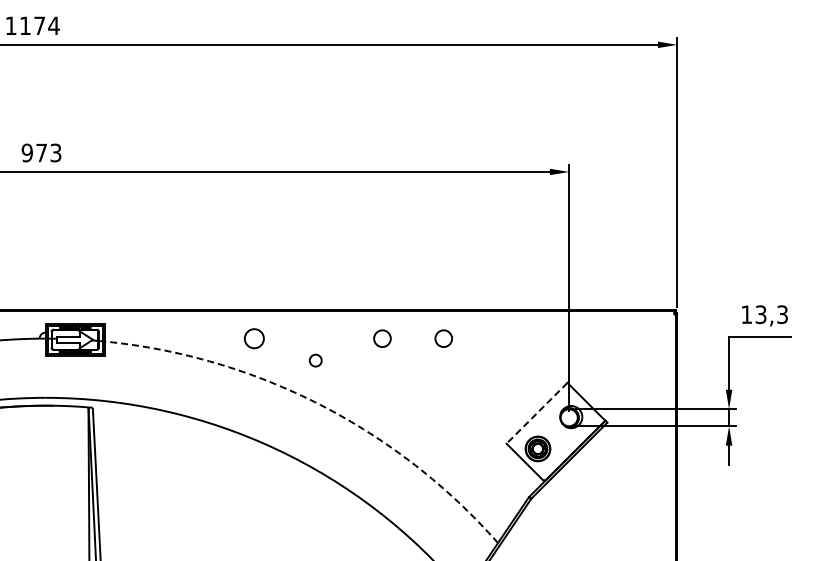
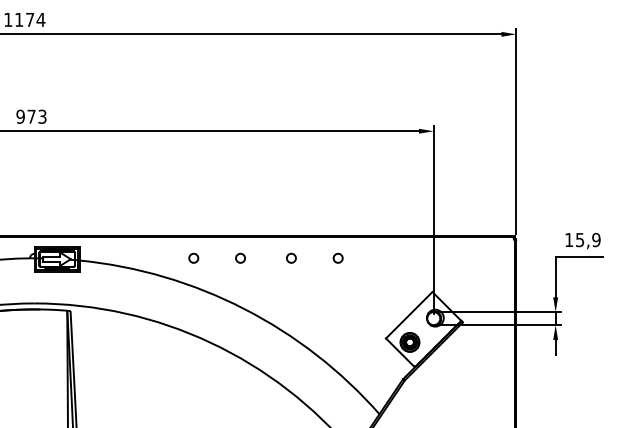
text: (772, 314) -> (588, 239), 13,3 -> 15,9
circle: (254, 338) -> (193, 258), size x0.62
circle: (382, 338) -> (291, 258), size x0.71
circle: (443, 338) -> (337, 258), size x0.71
circle: (315, 360) -> (240, 258), moved
arc: (320, 405) -> (244, 309), dashed -> solid
line: (536, 413) -> (408, 315), dashed -> solid

